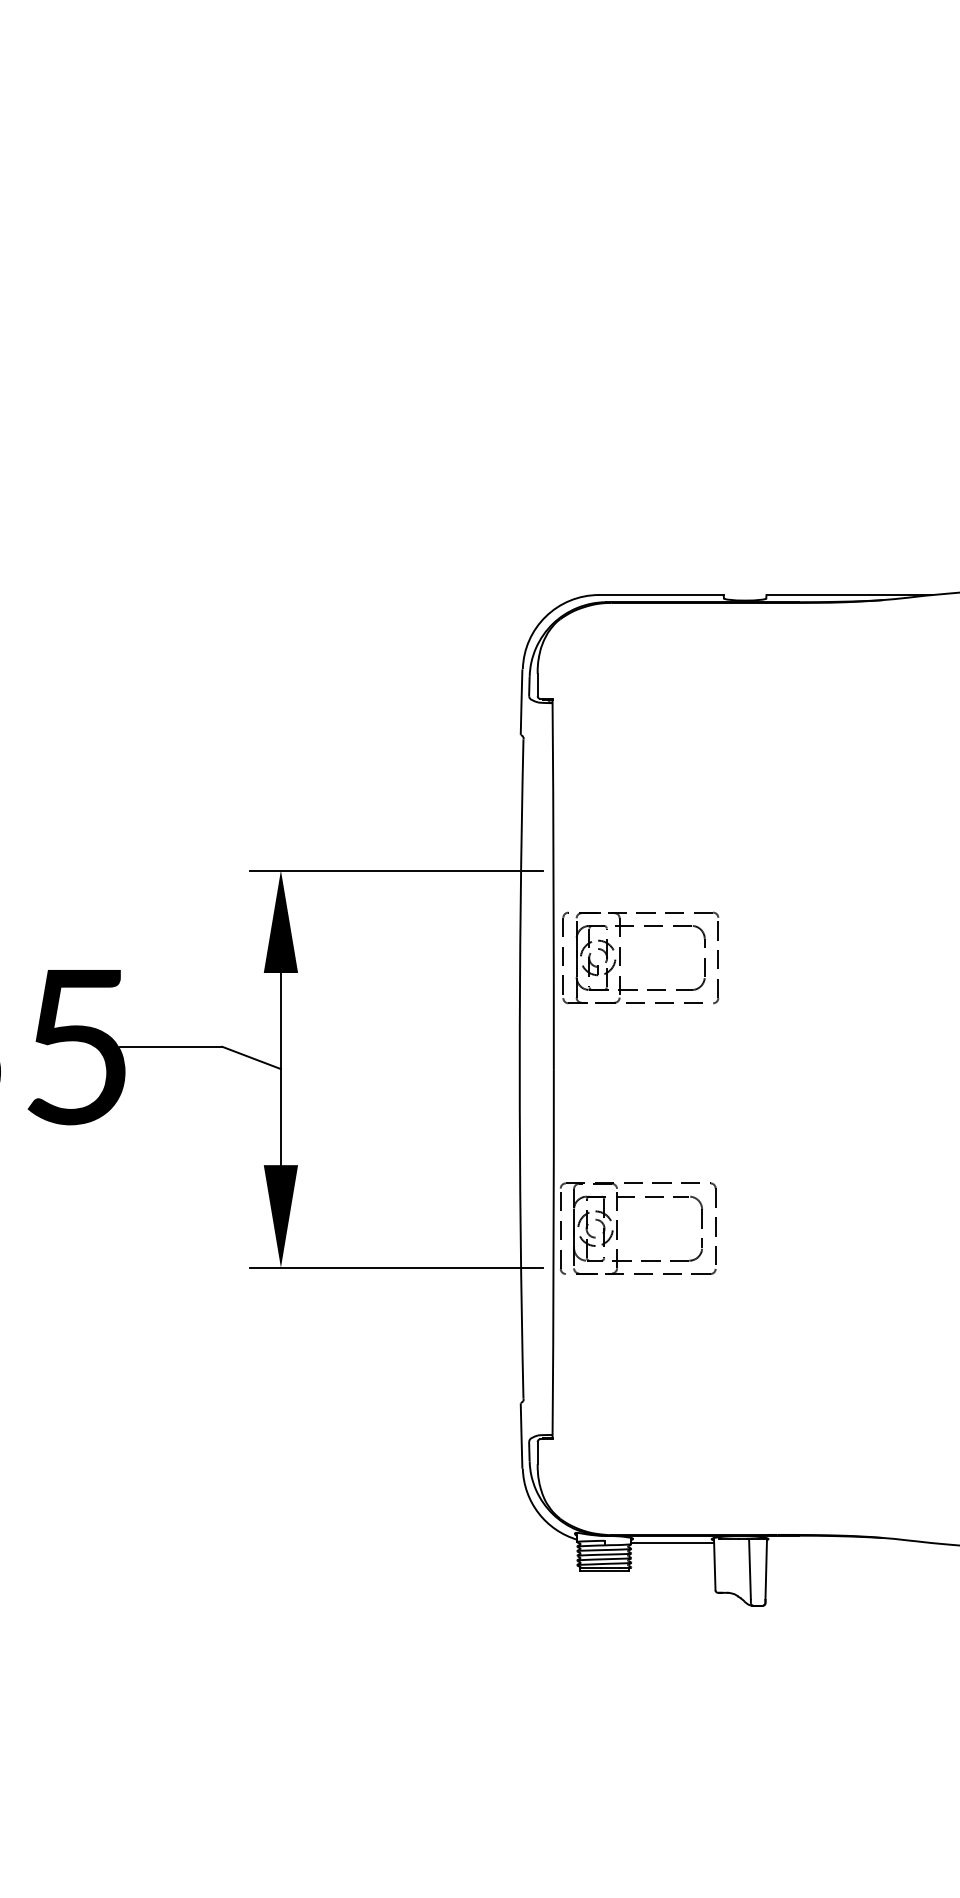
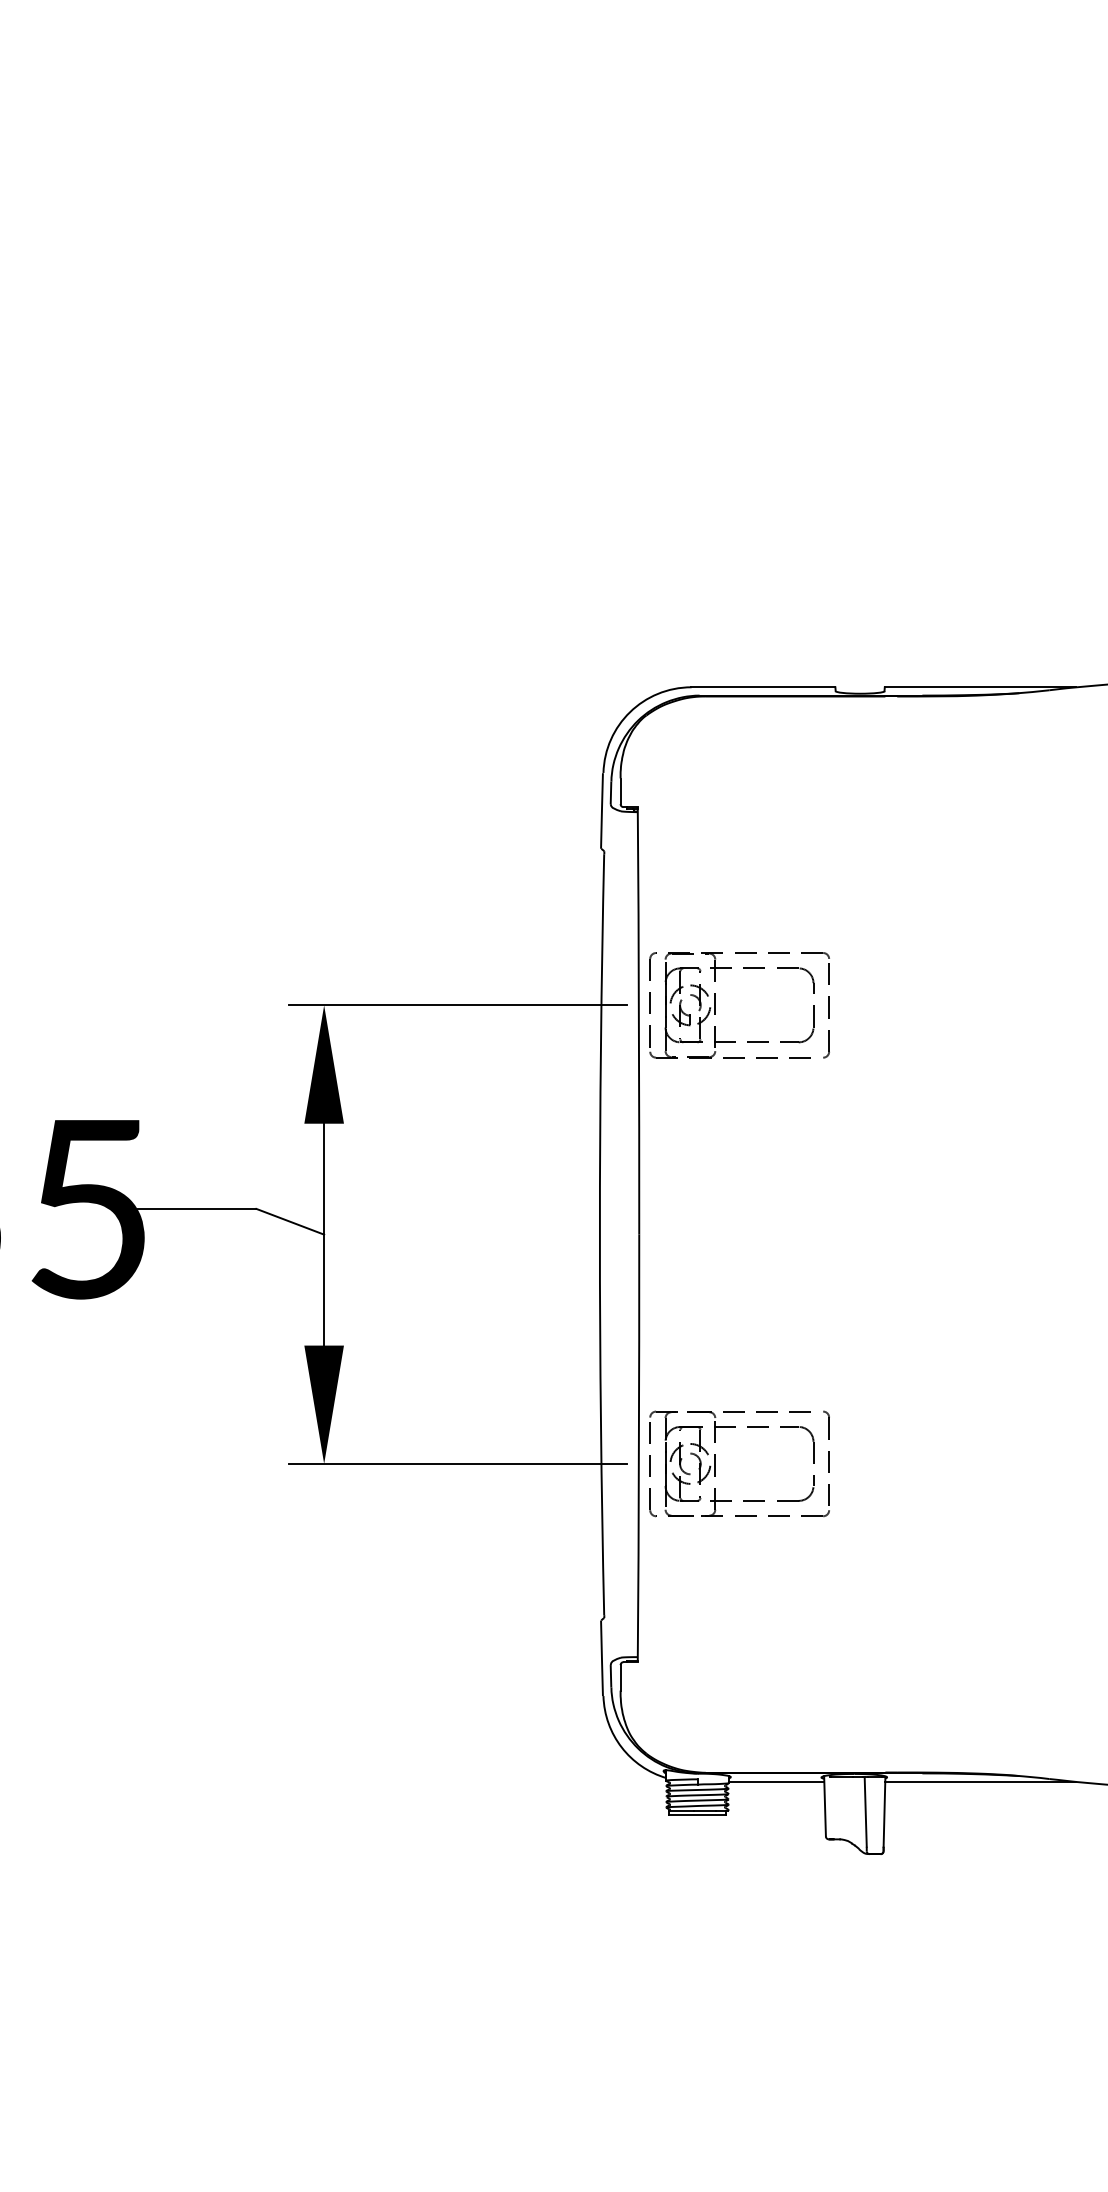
part: (619, 958) -> (715, 1005), moved
part: (617, 1228) -> (715, 1463), moved
line: (849, 1542) -> (980, 1781), added

